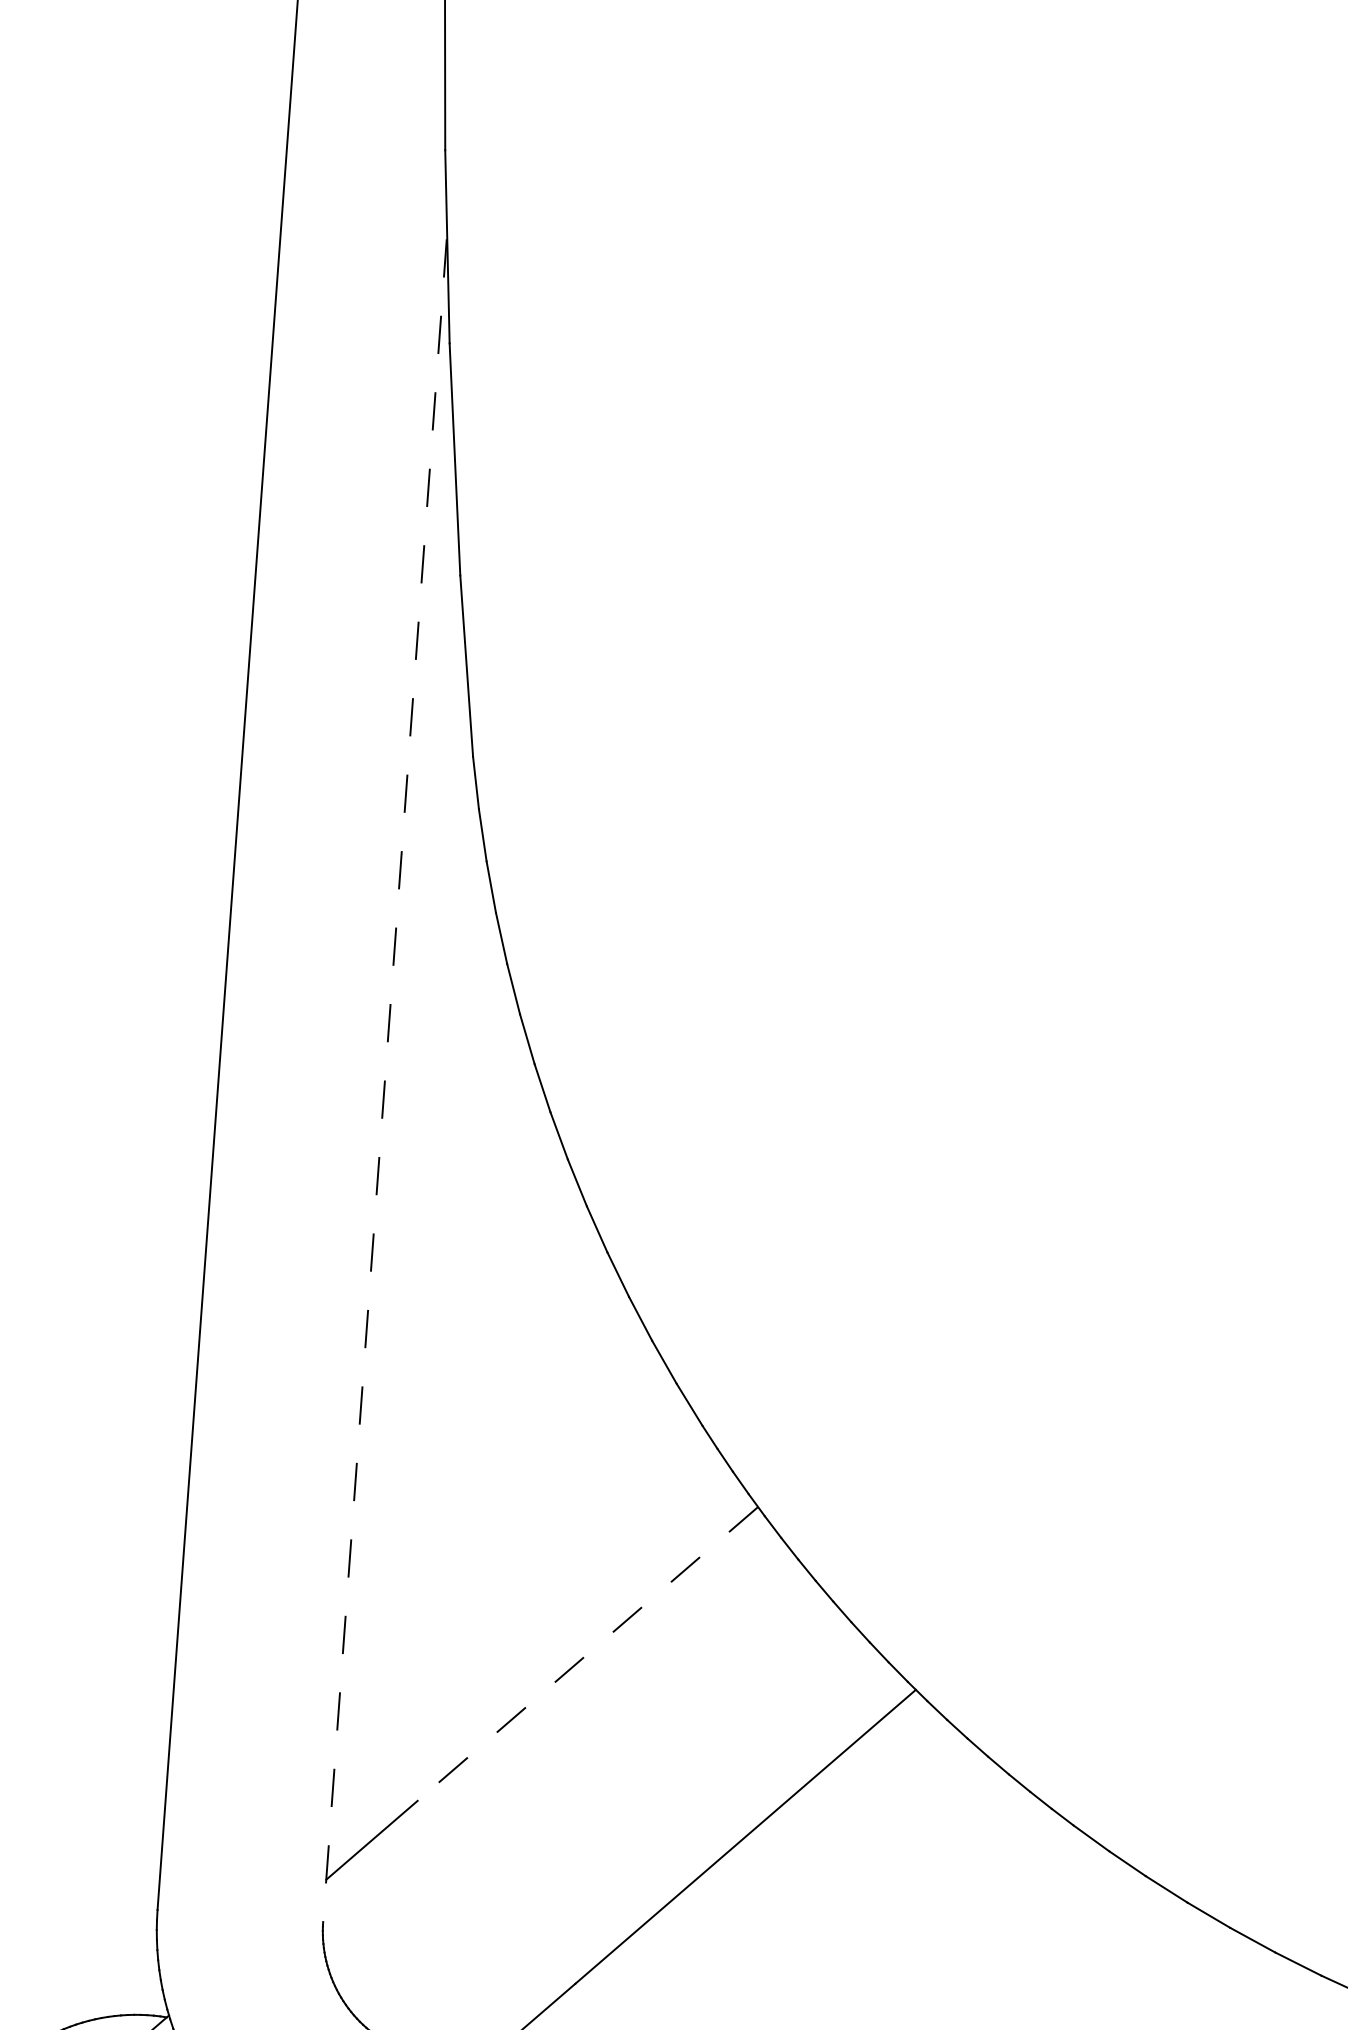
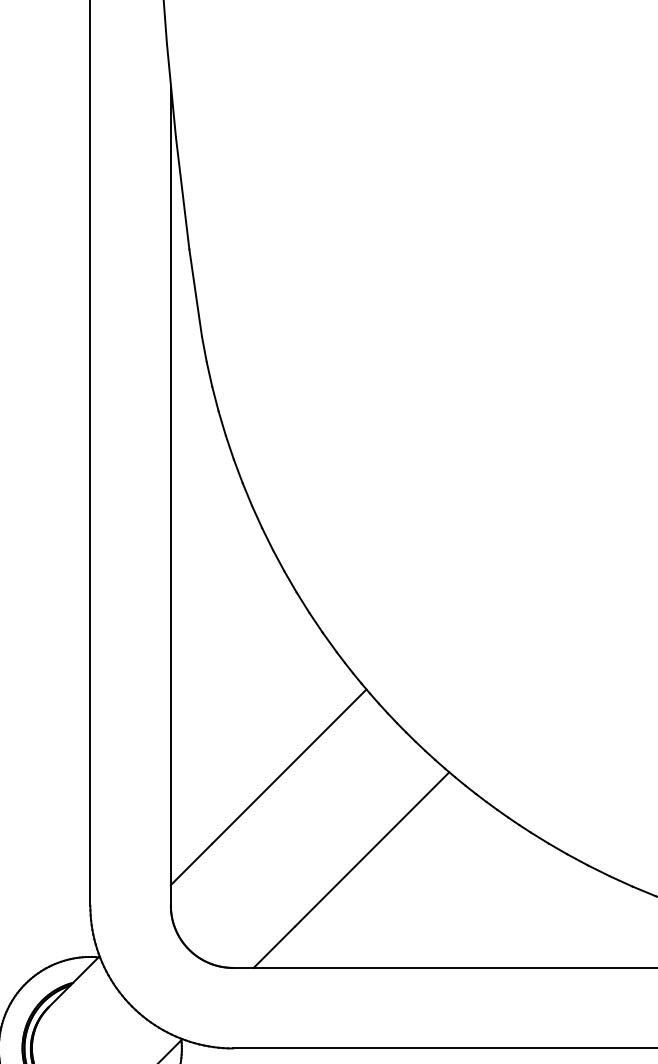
line: (384, 1082) -> (170, 497), dashed -> solid
line: (588, 1653) -> (289, 766), dashed -> solid

